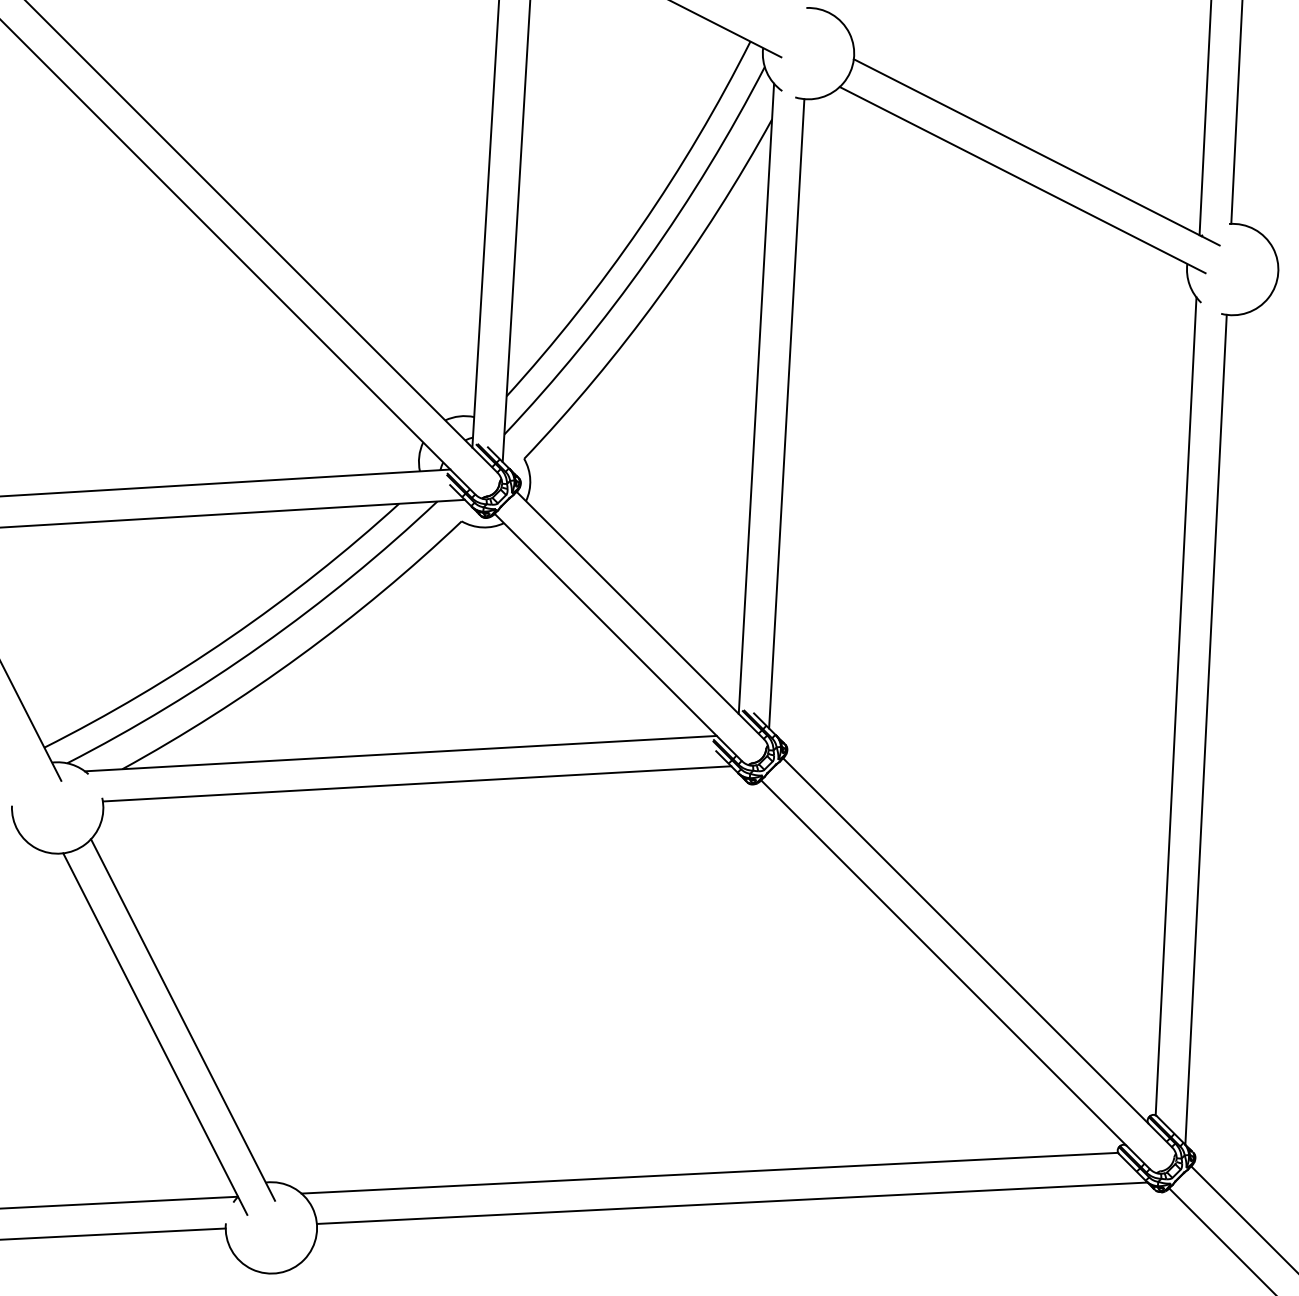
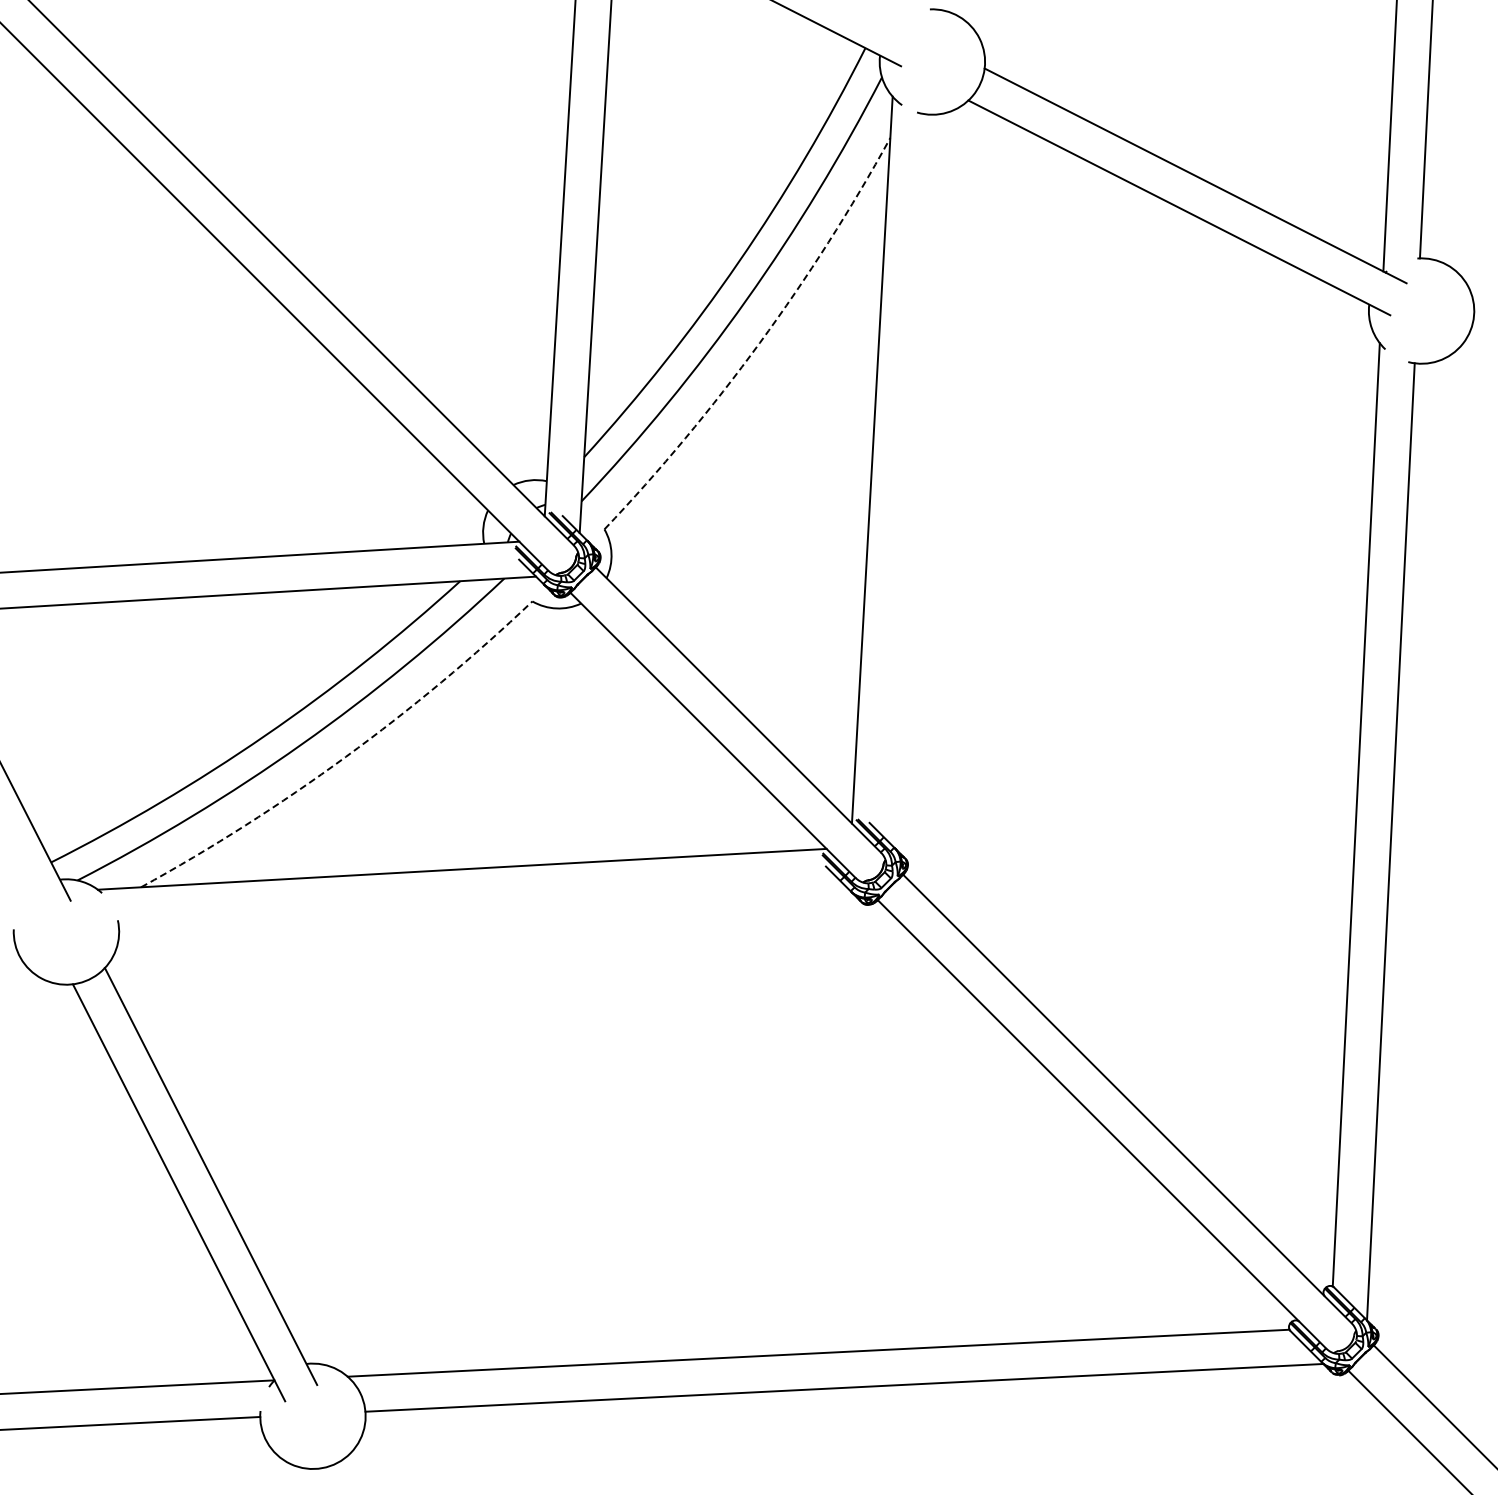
arc: (658, 296) -> (759, 342), solid -> dashed
line: (786, 413) -> (906, 477), removed
arc: (299, 655) -> (345, 756), solid -> dashed
line: (416, 783) -> (480, 903), removed

